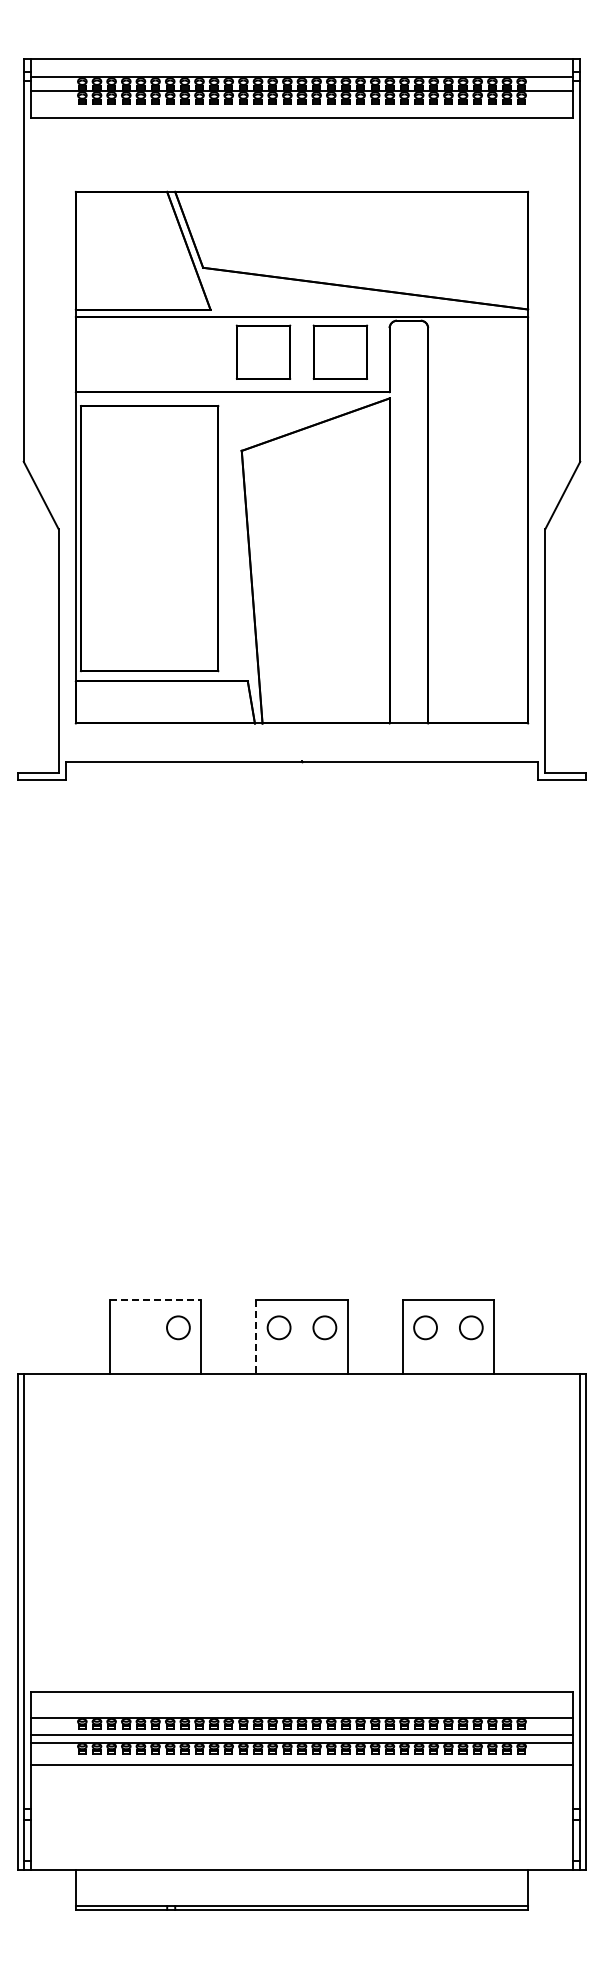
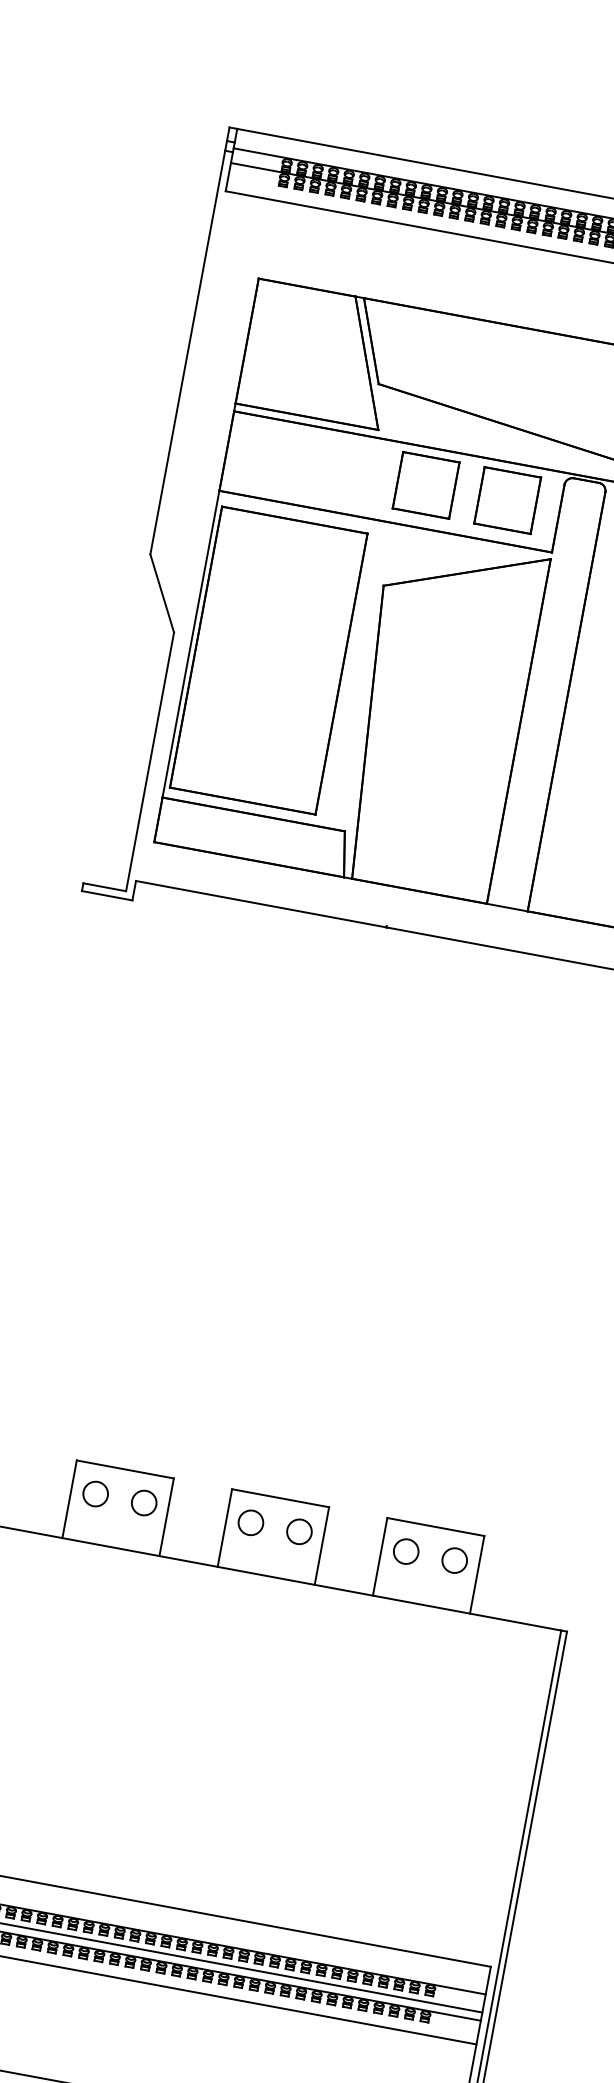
line: (155, 1300) -> (125, 1469), dashed -> solid
circle: (132, 1327) -> (95, 1493), added
line: (256, 1336) -> (225, 1527), dashed -> solid

